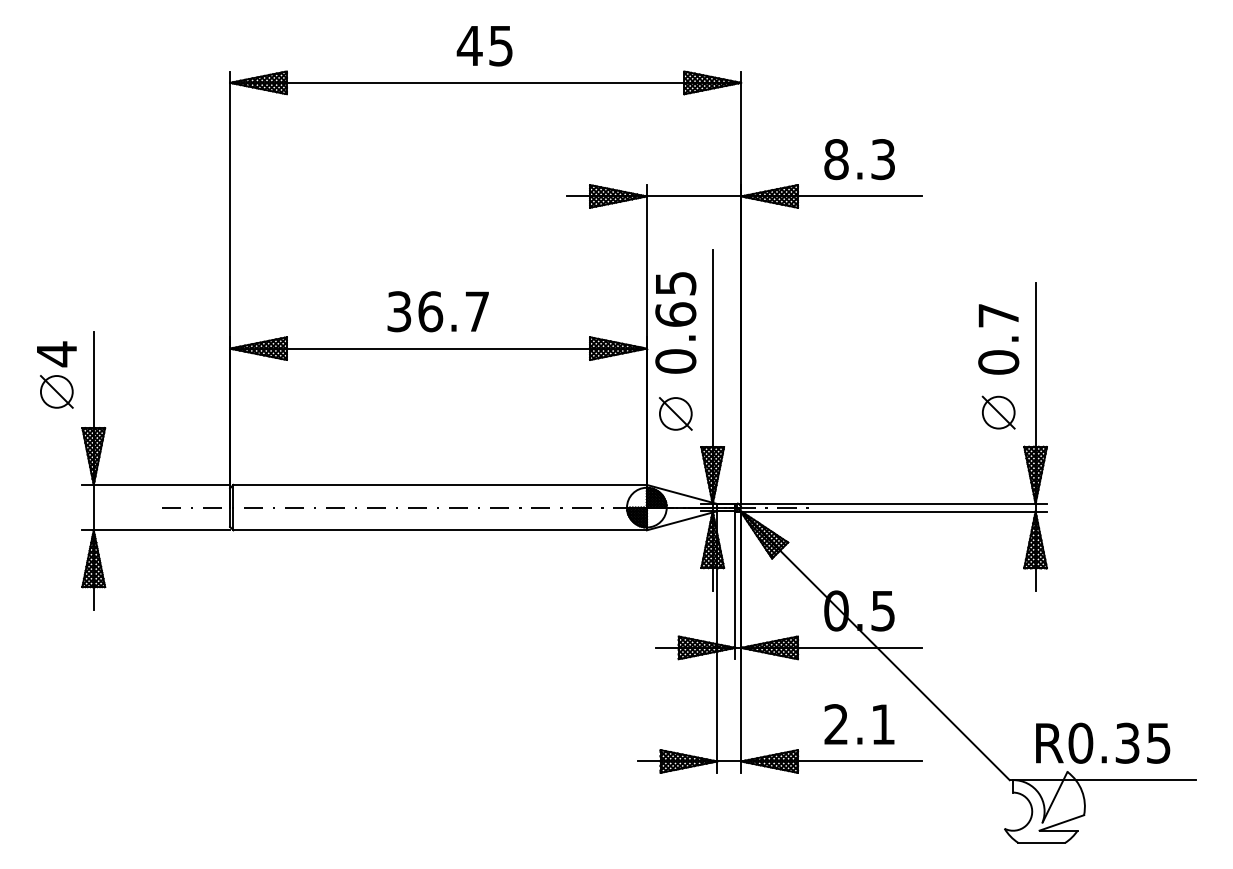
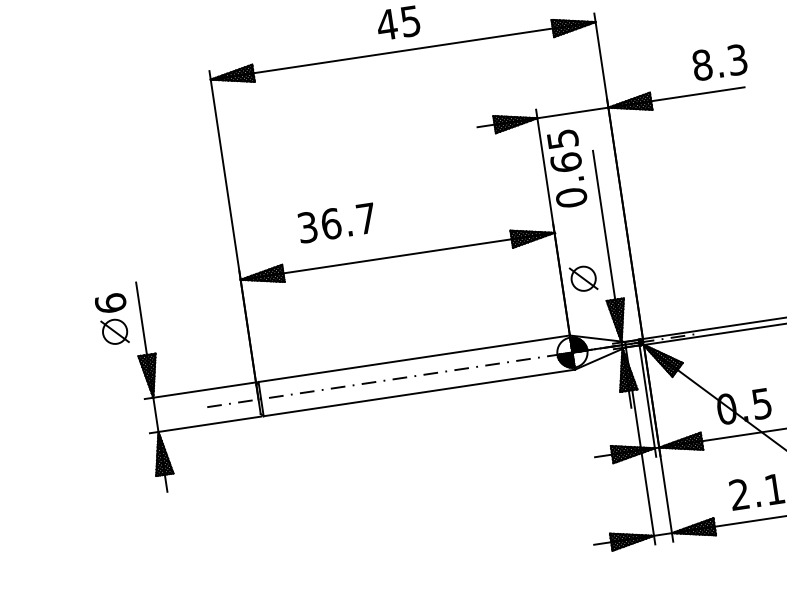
text: (859, 159) -> (719, 62), moved
text: (437, 311) -> (336, 223), moved
text: (675, 322) -> (566, 168), moved
text: (56, 354) -> (110, 303), 4 -> 6

